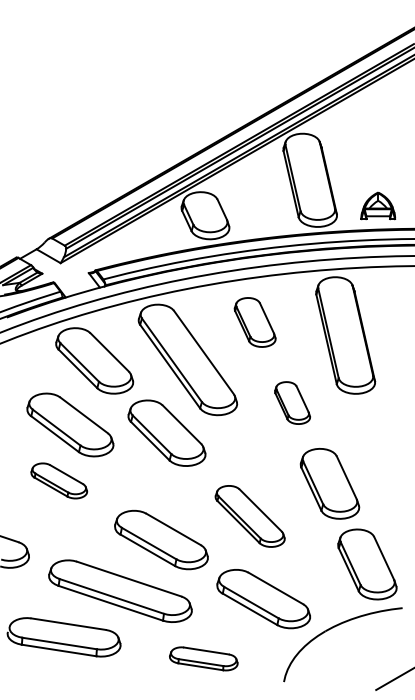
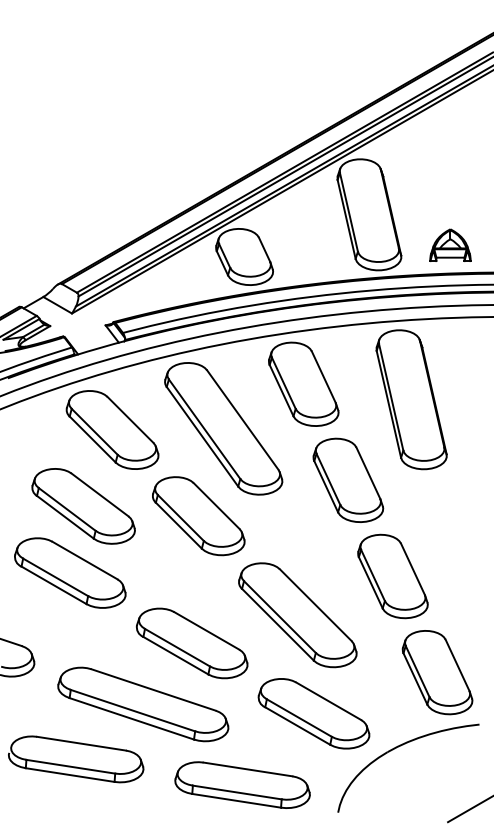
part: (254, 321) -> (303, 383), size x1.43
part: (292, 402) -> (348, 479), size x1.67
part: (59, 480) -> (70, 572), size x1.67
part: (249, 516) -> (297, 615), size x1.43
part: (203, 658) -> (242, 784), size x1.67

